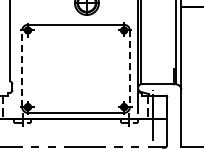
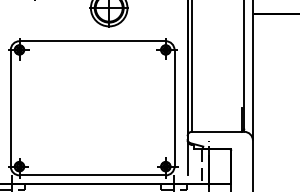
line: (22, 68) -> (11, 107), dashed -> solid
line: (129, 69) -> (173, 109), dashed -> solid

